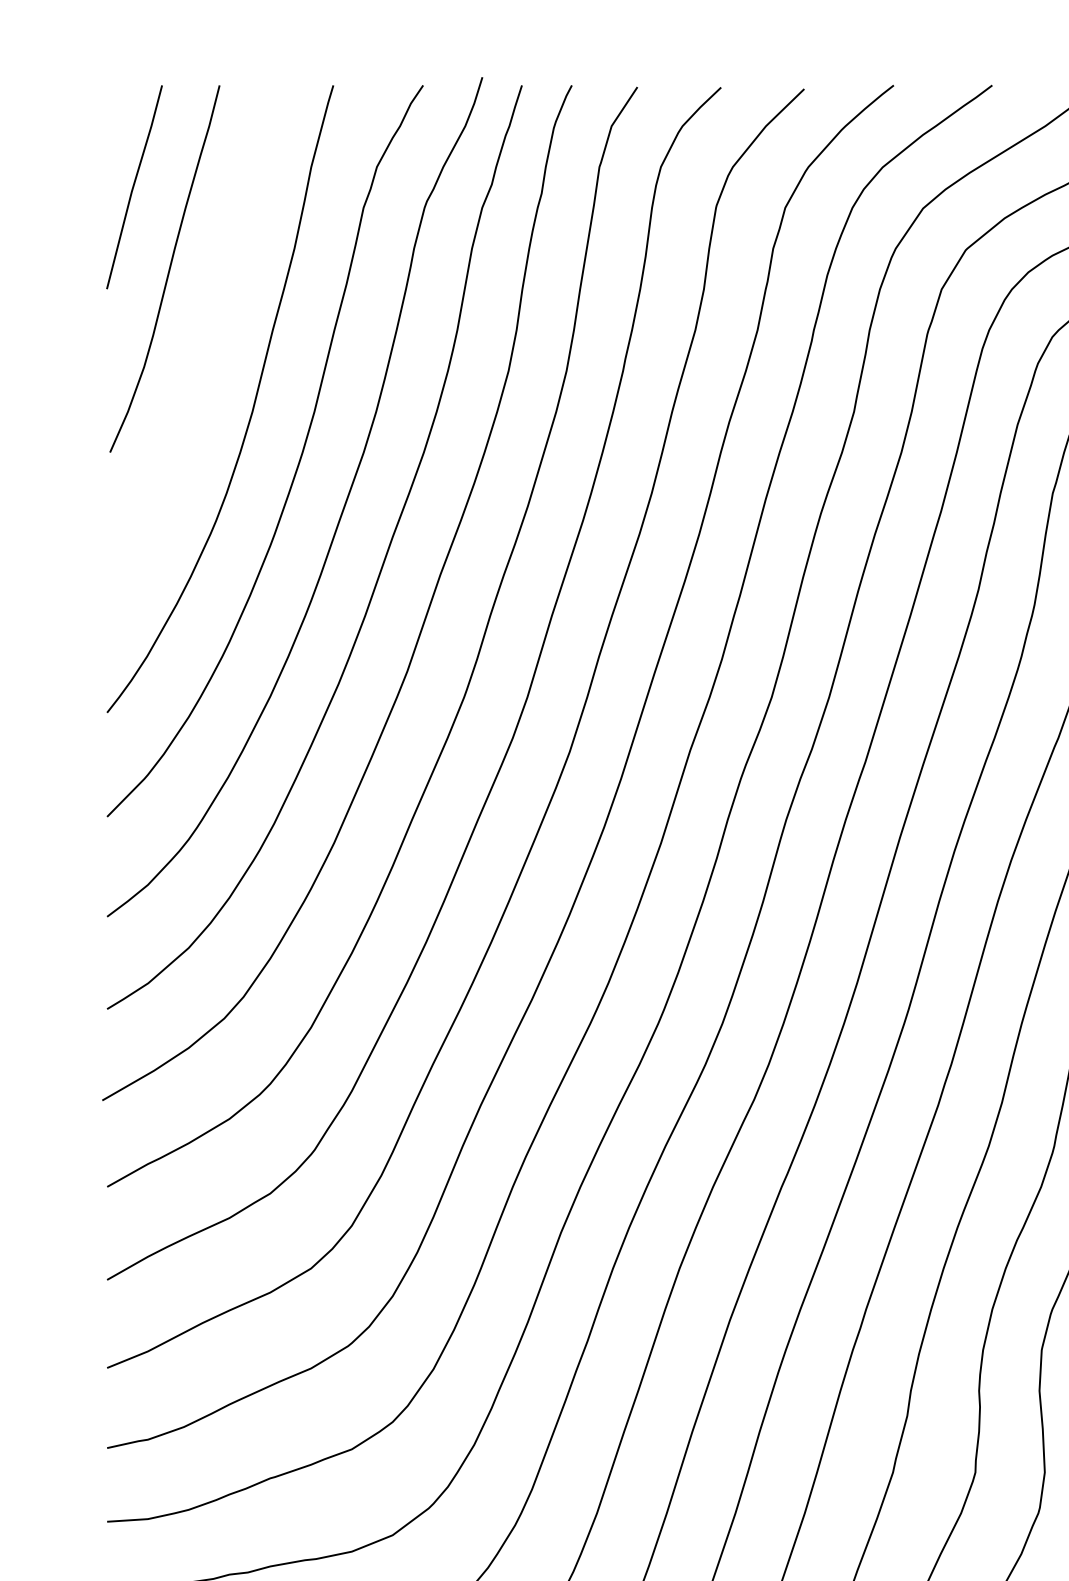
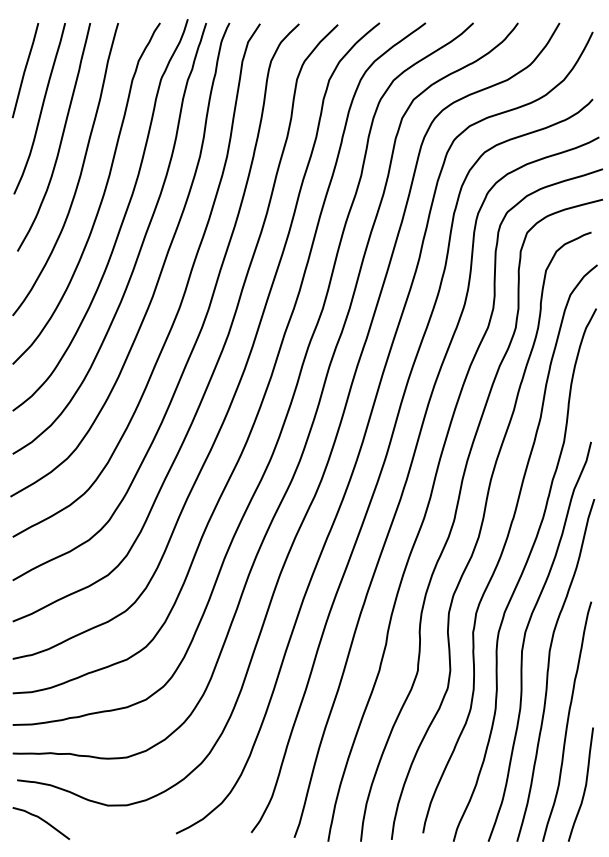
curve: (209, 334) -> (60, 139), added

